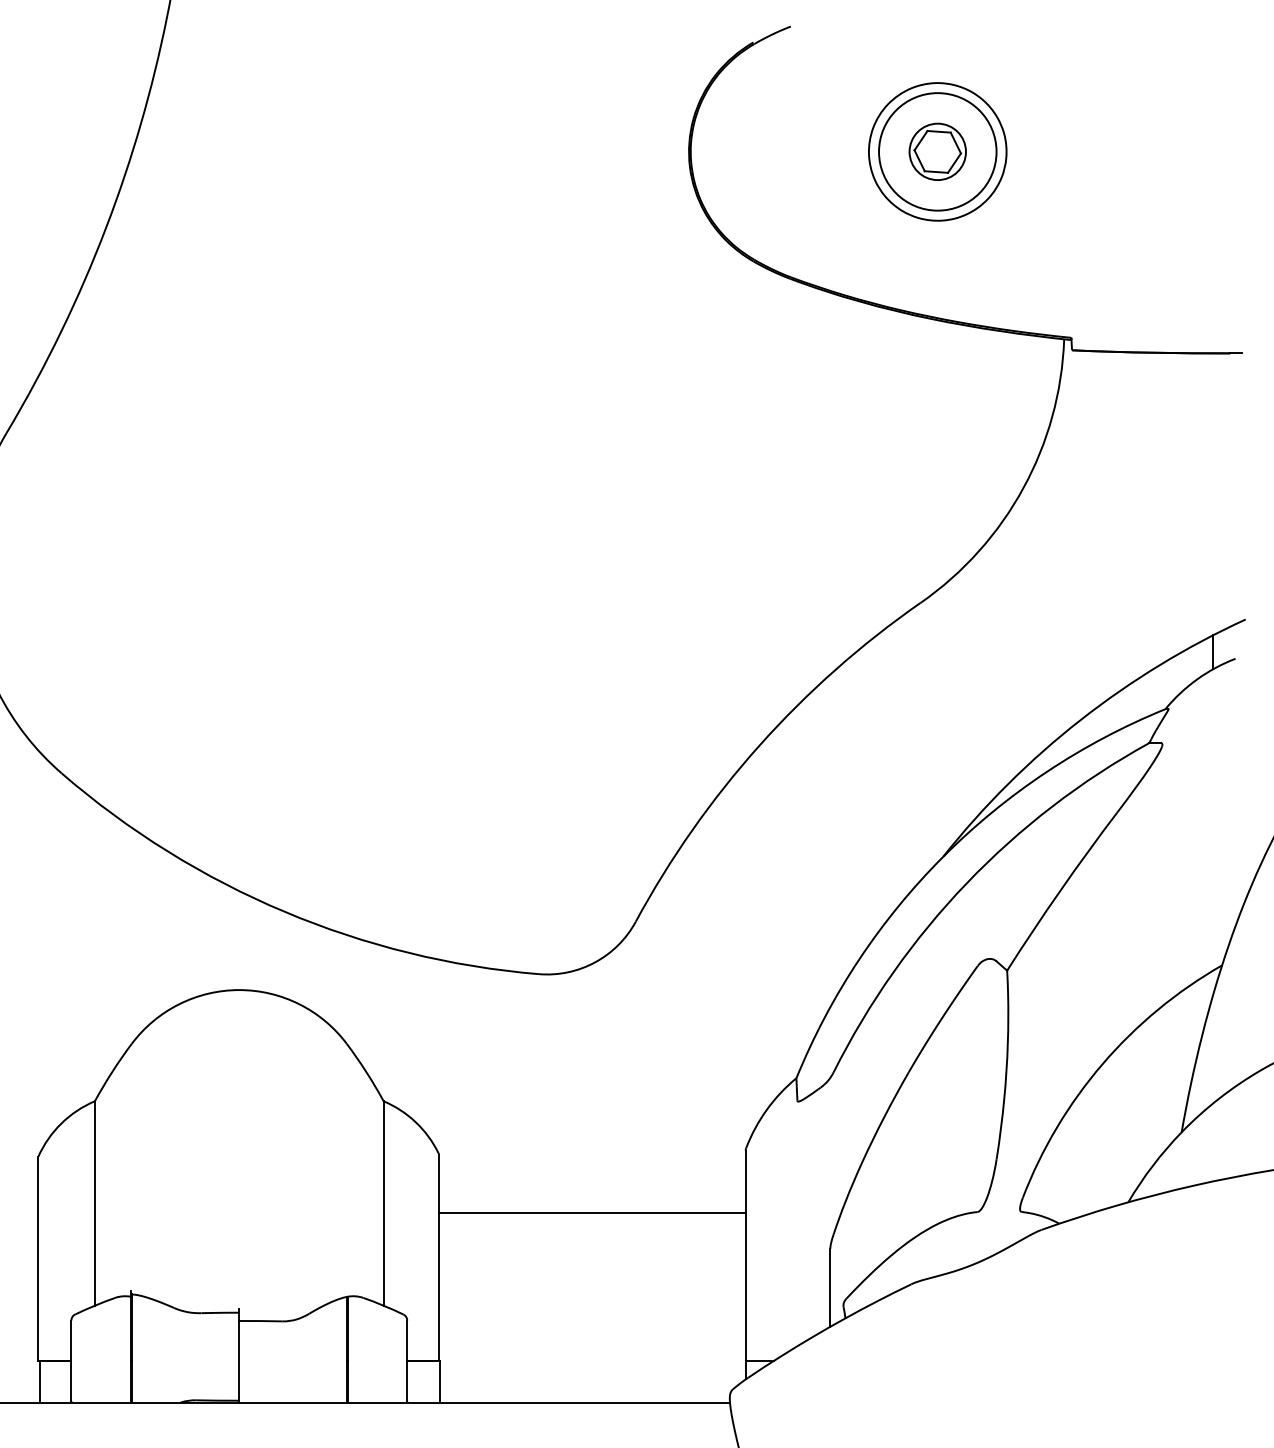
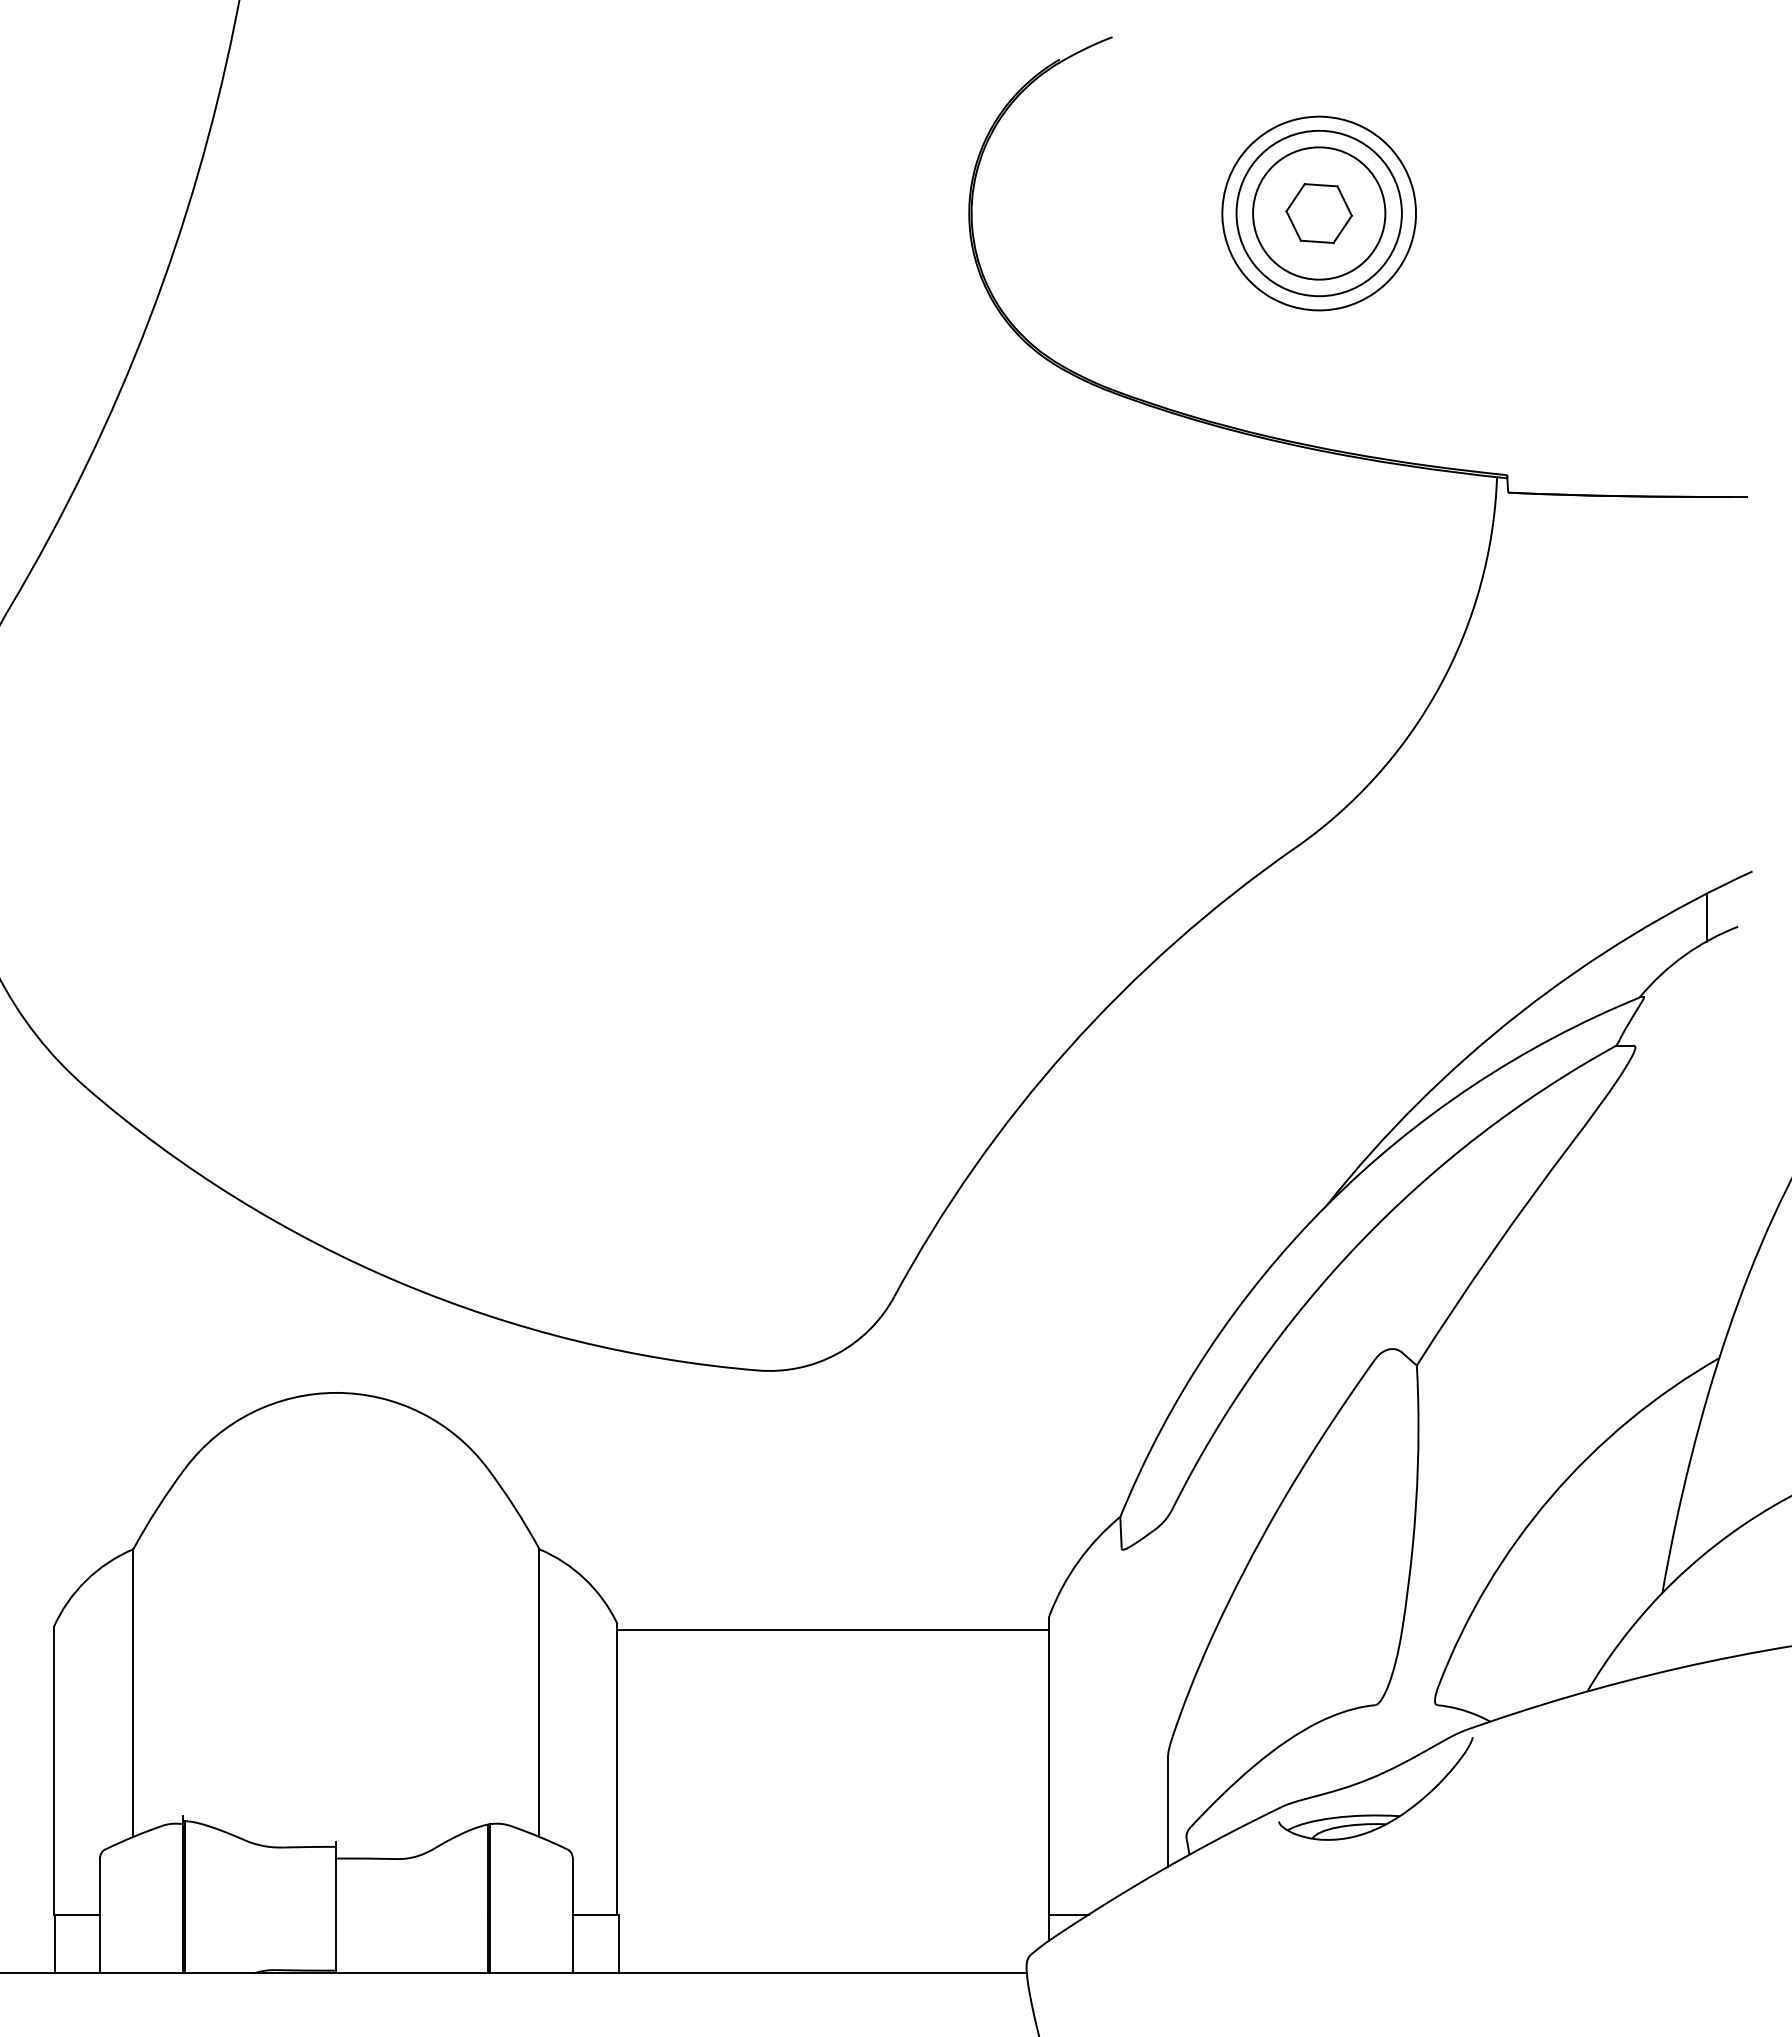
circle: (937, 151) -> (1319, 213), size x1.67
line: (591, 1212) -> (832, 1629), moved
part: (977, 1289) -> (1375, 1814), added

